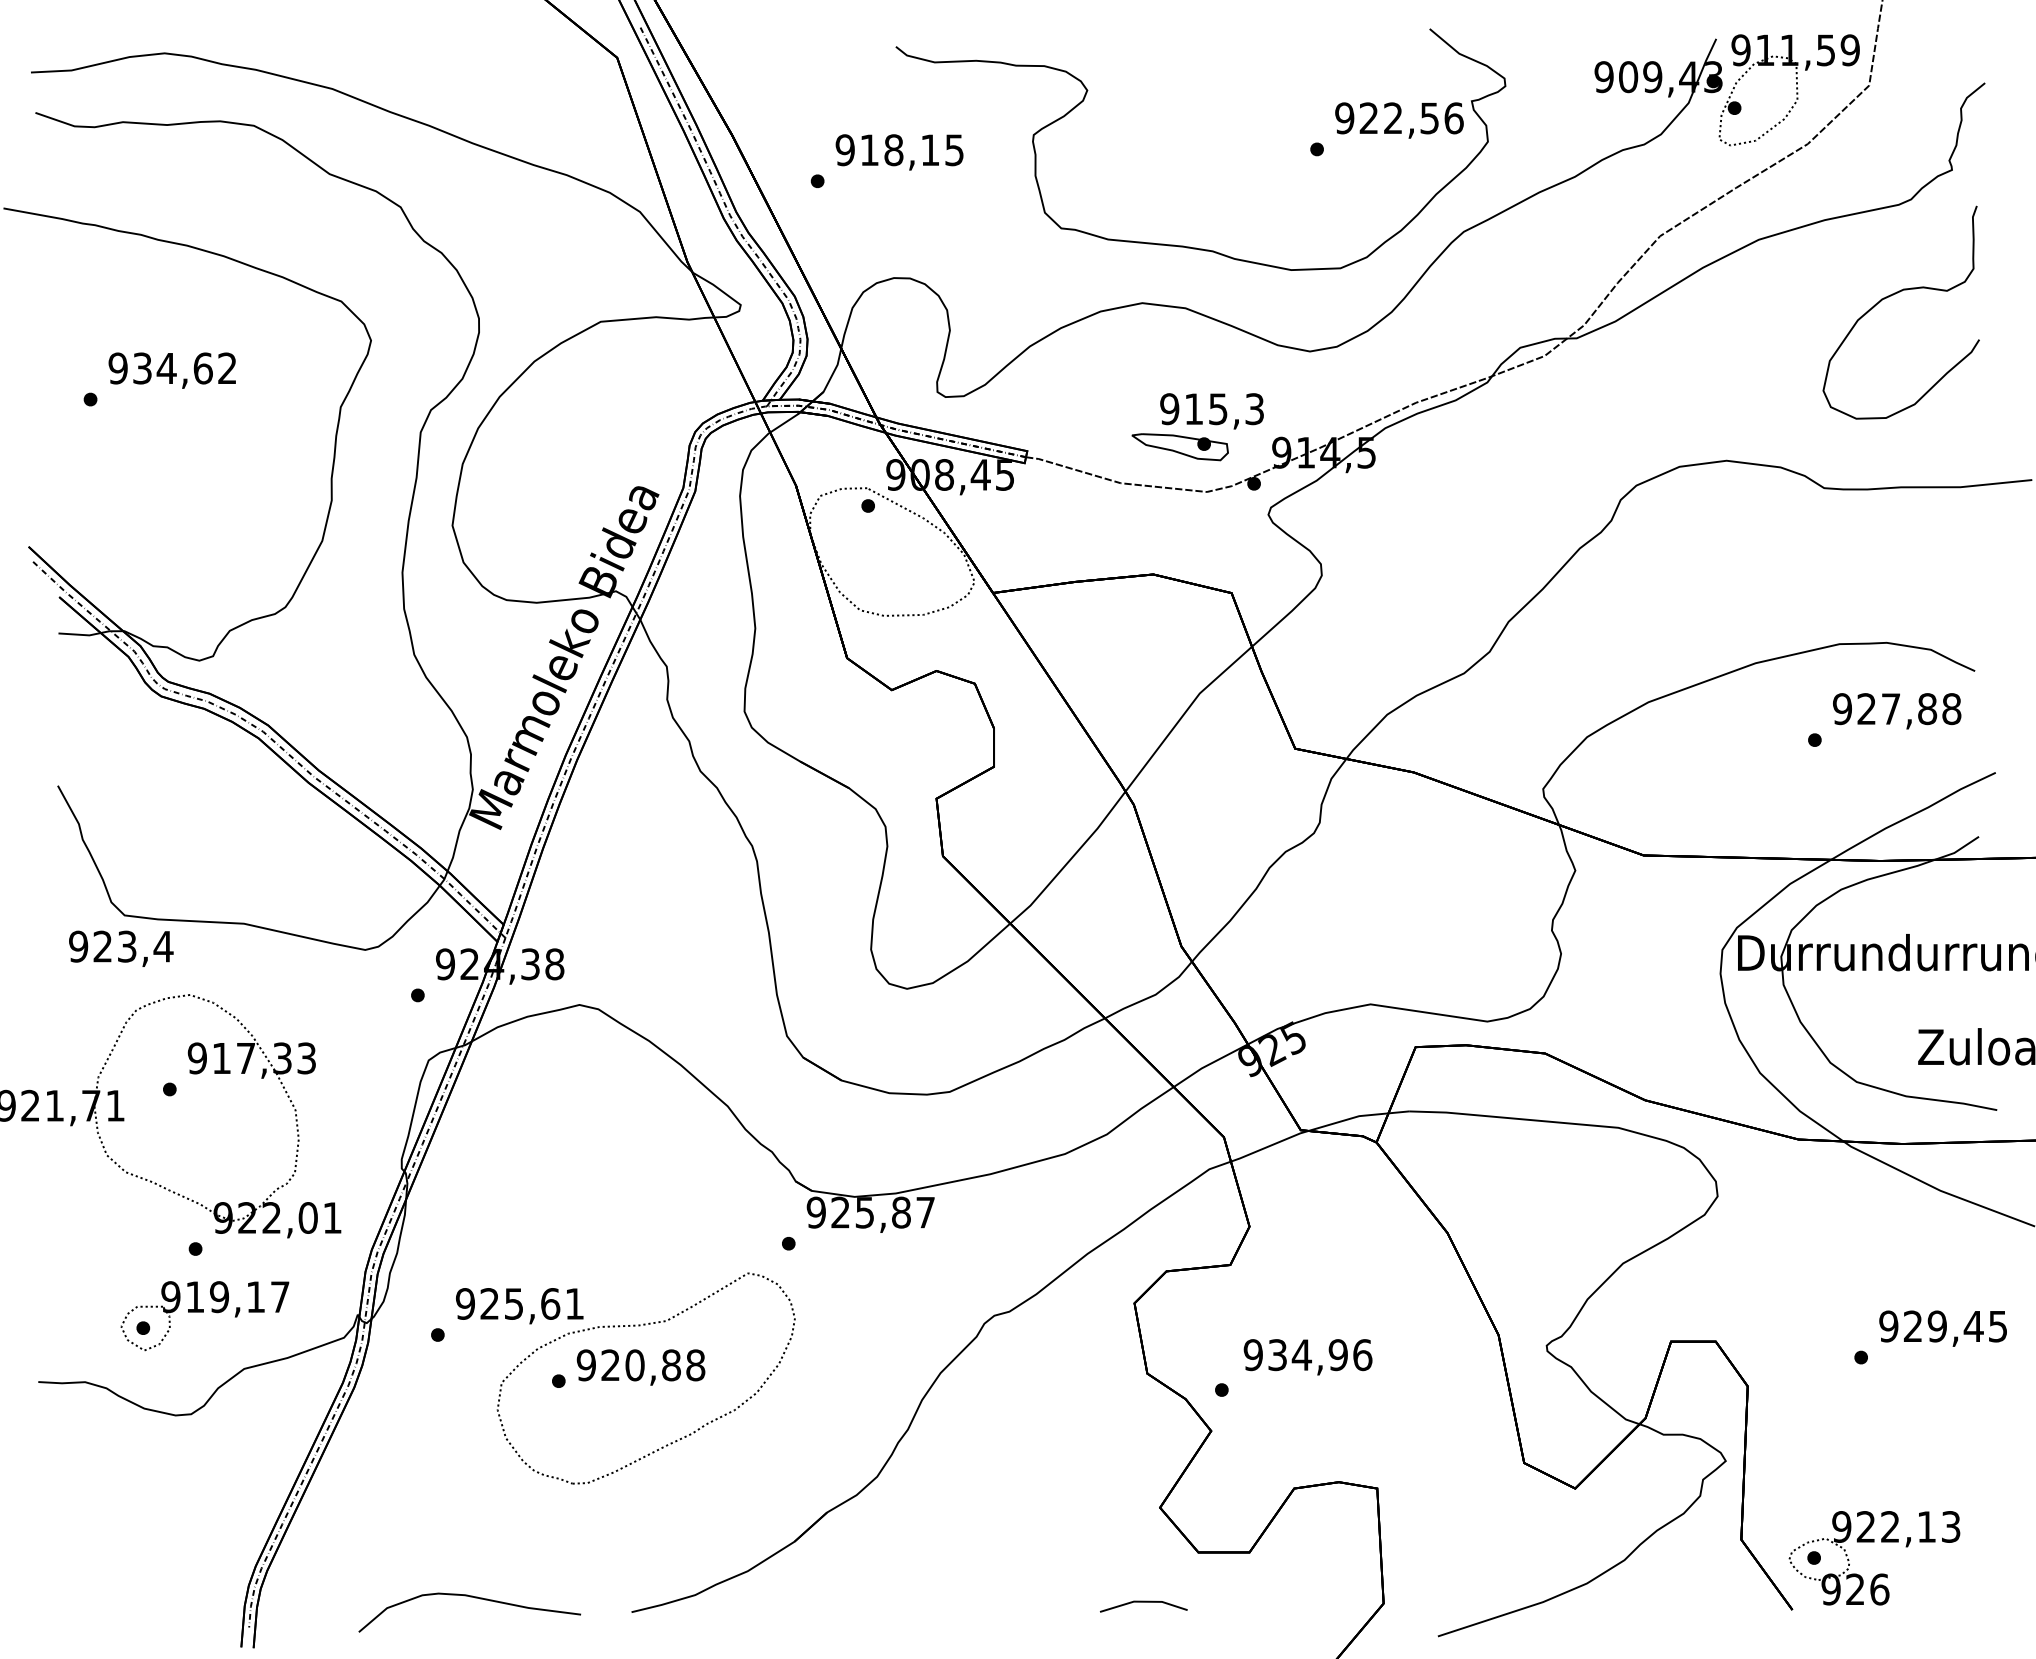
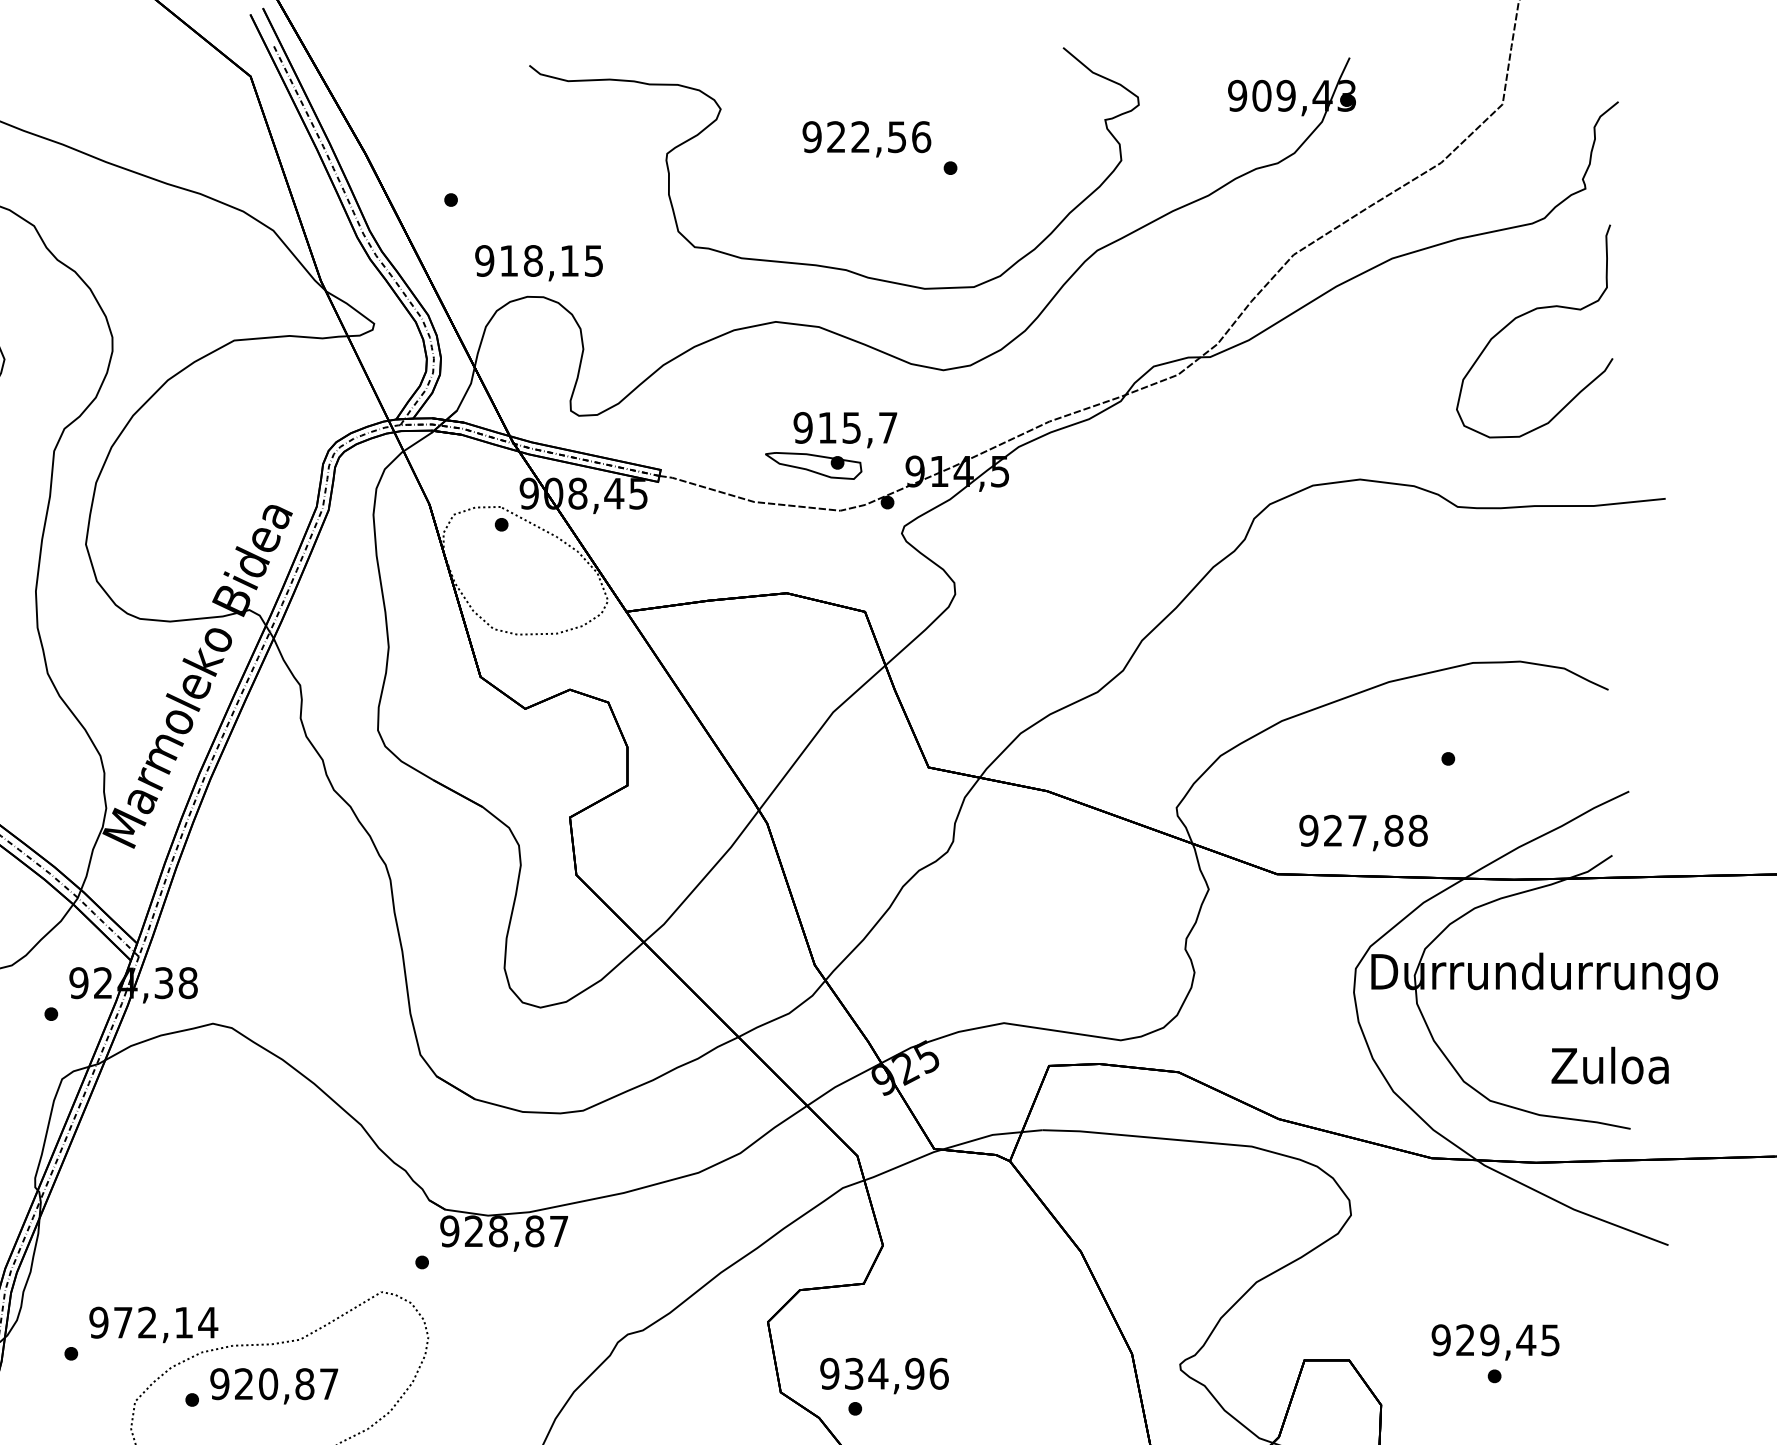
part: (1796, 89) -> (1429, 108), removed
text: (1399, 120) -> (866, 139), moved
text: (899, 152) -> (538, 263), moved
text: (1254, 409) -> (887, 428), 915,3 -> 915,7
text: (1897, 711) -> (1363, 833), moved
text: (864, 1212) -> (497, 1231), 925,87 -> 928,87
text: (532, 1303) -> (165, 1322), 925,61 -> 972,14
text: (1942, 1328) -> (1494, 1342), moved
text: (1307, 1357) -> (883, 1376), moved
text: (695, 1365) -> (328, 1384), 920,88 -> 920,87

